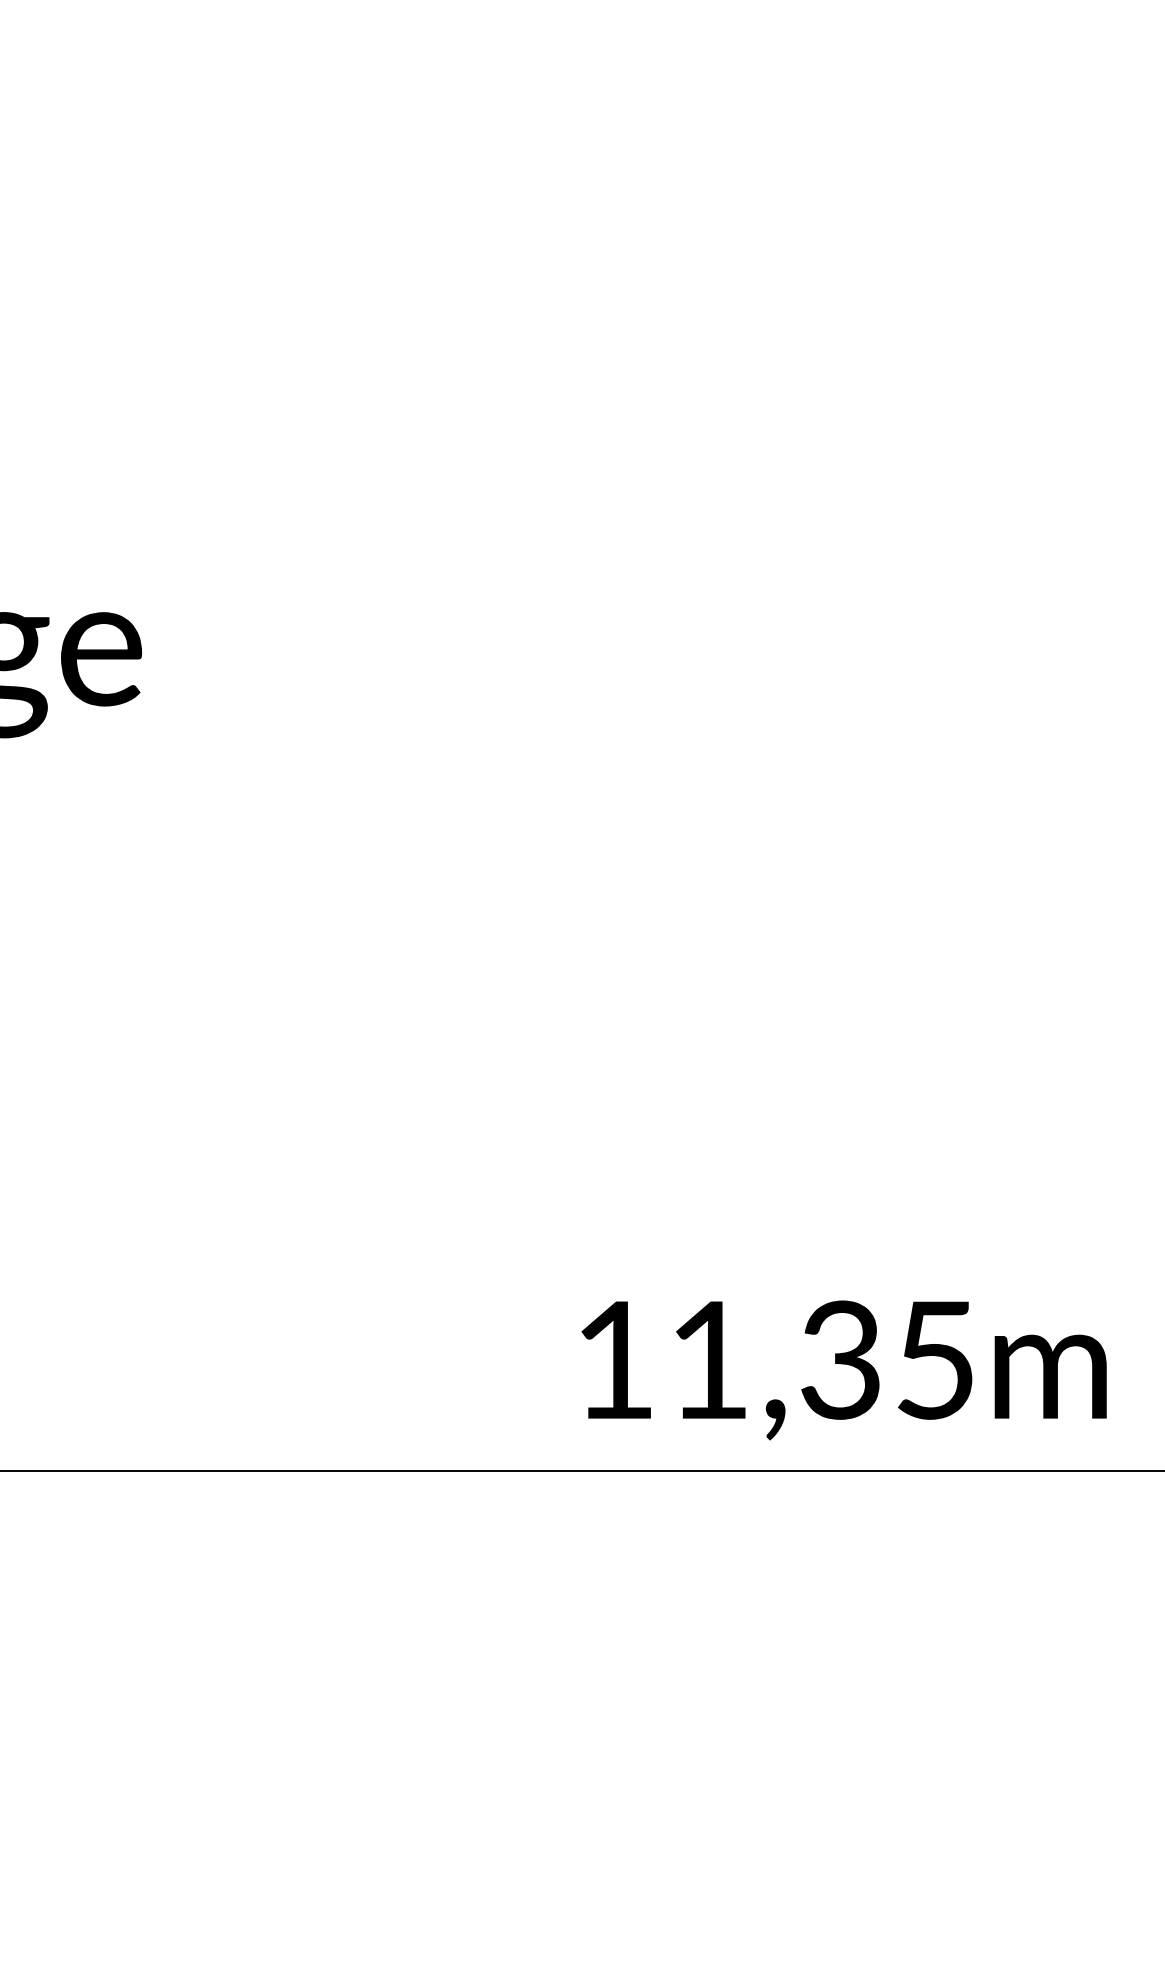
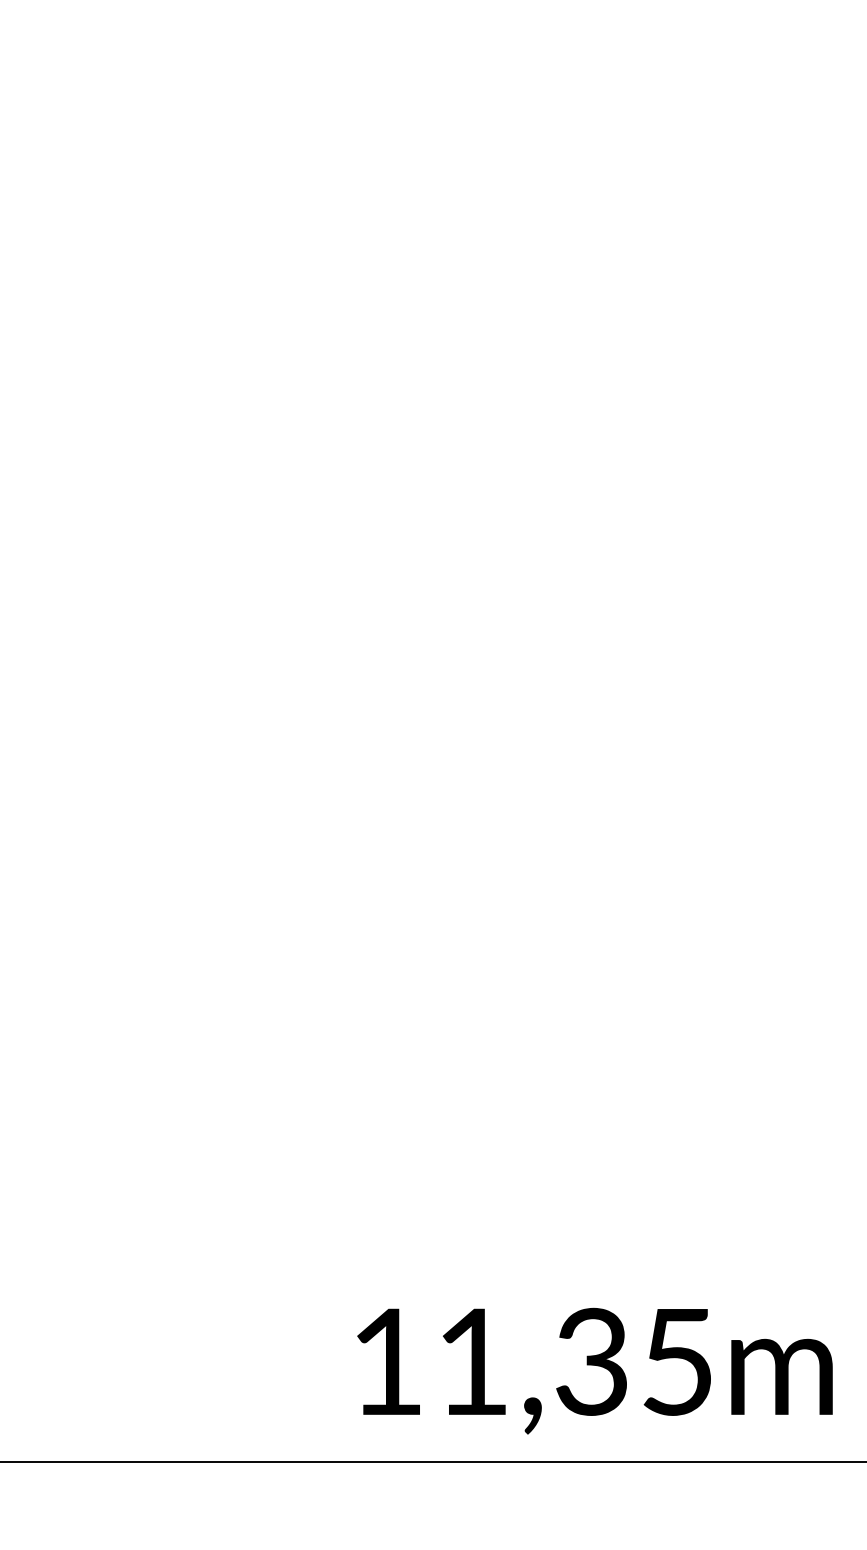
text: (843, 1370) -> (594, 1371), moved

